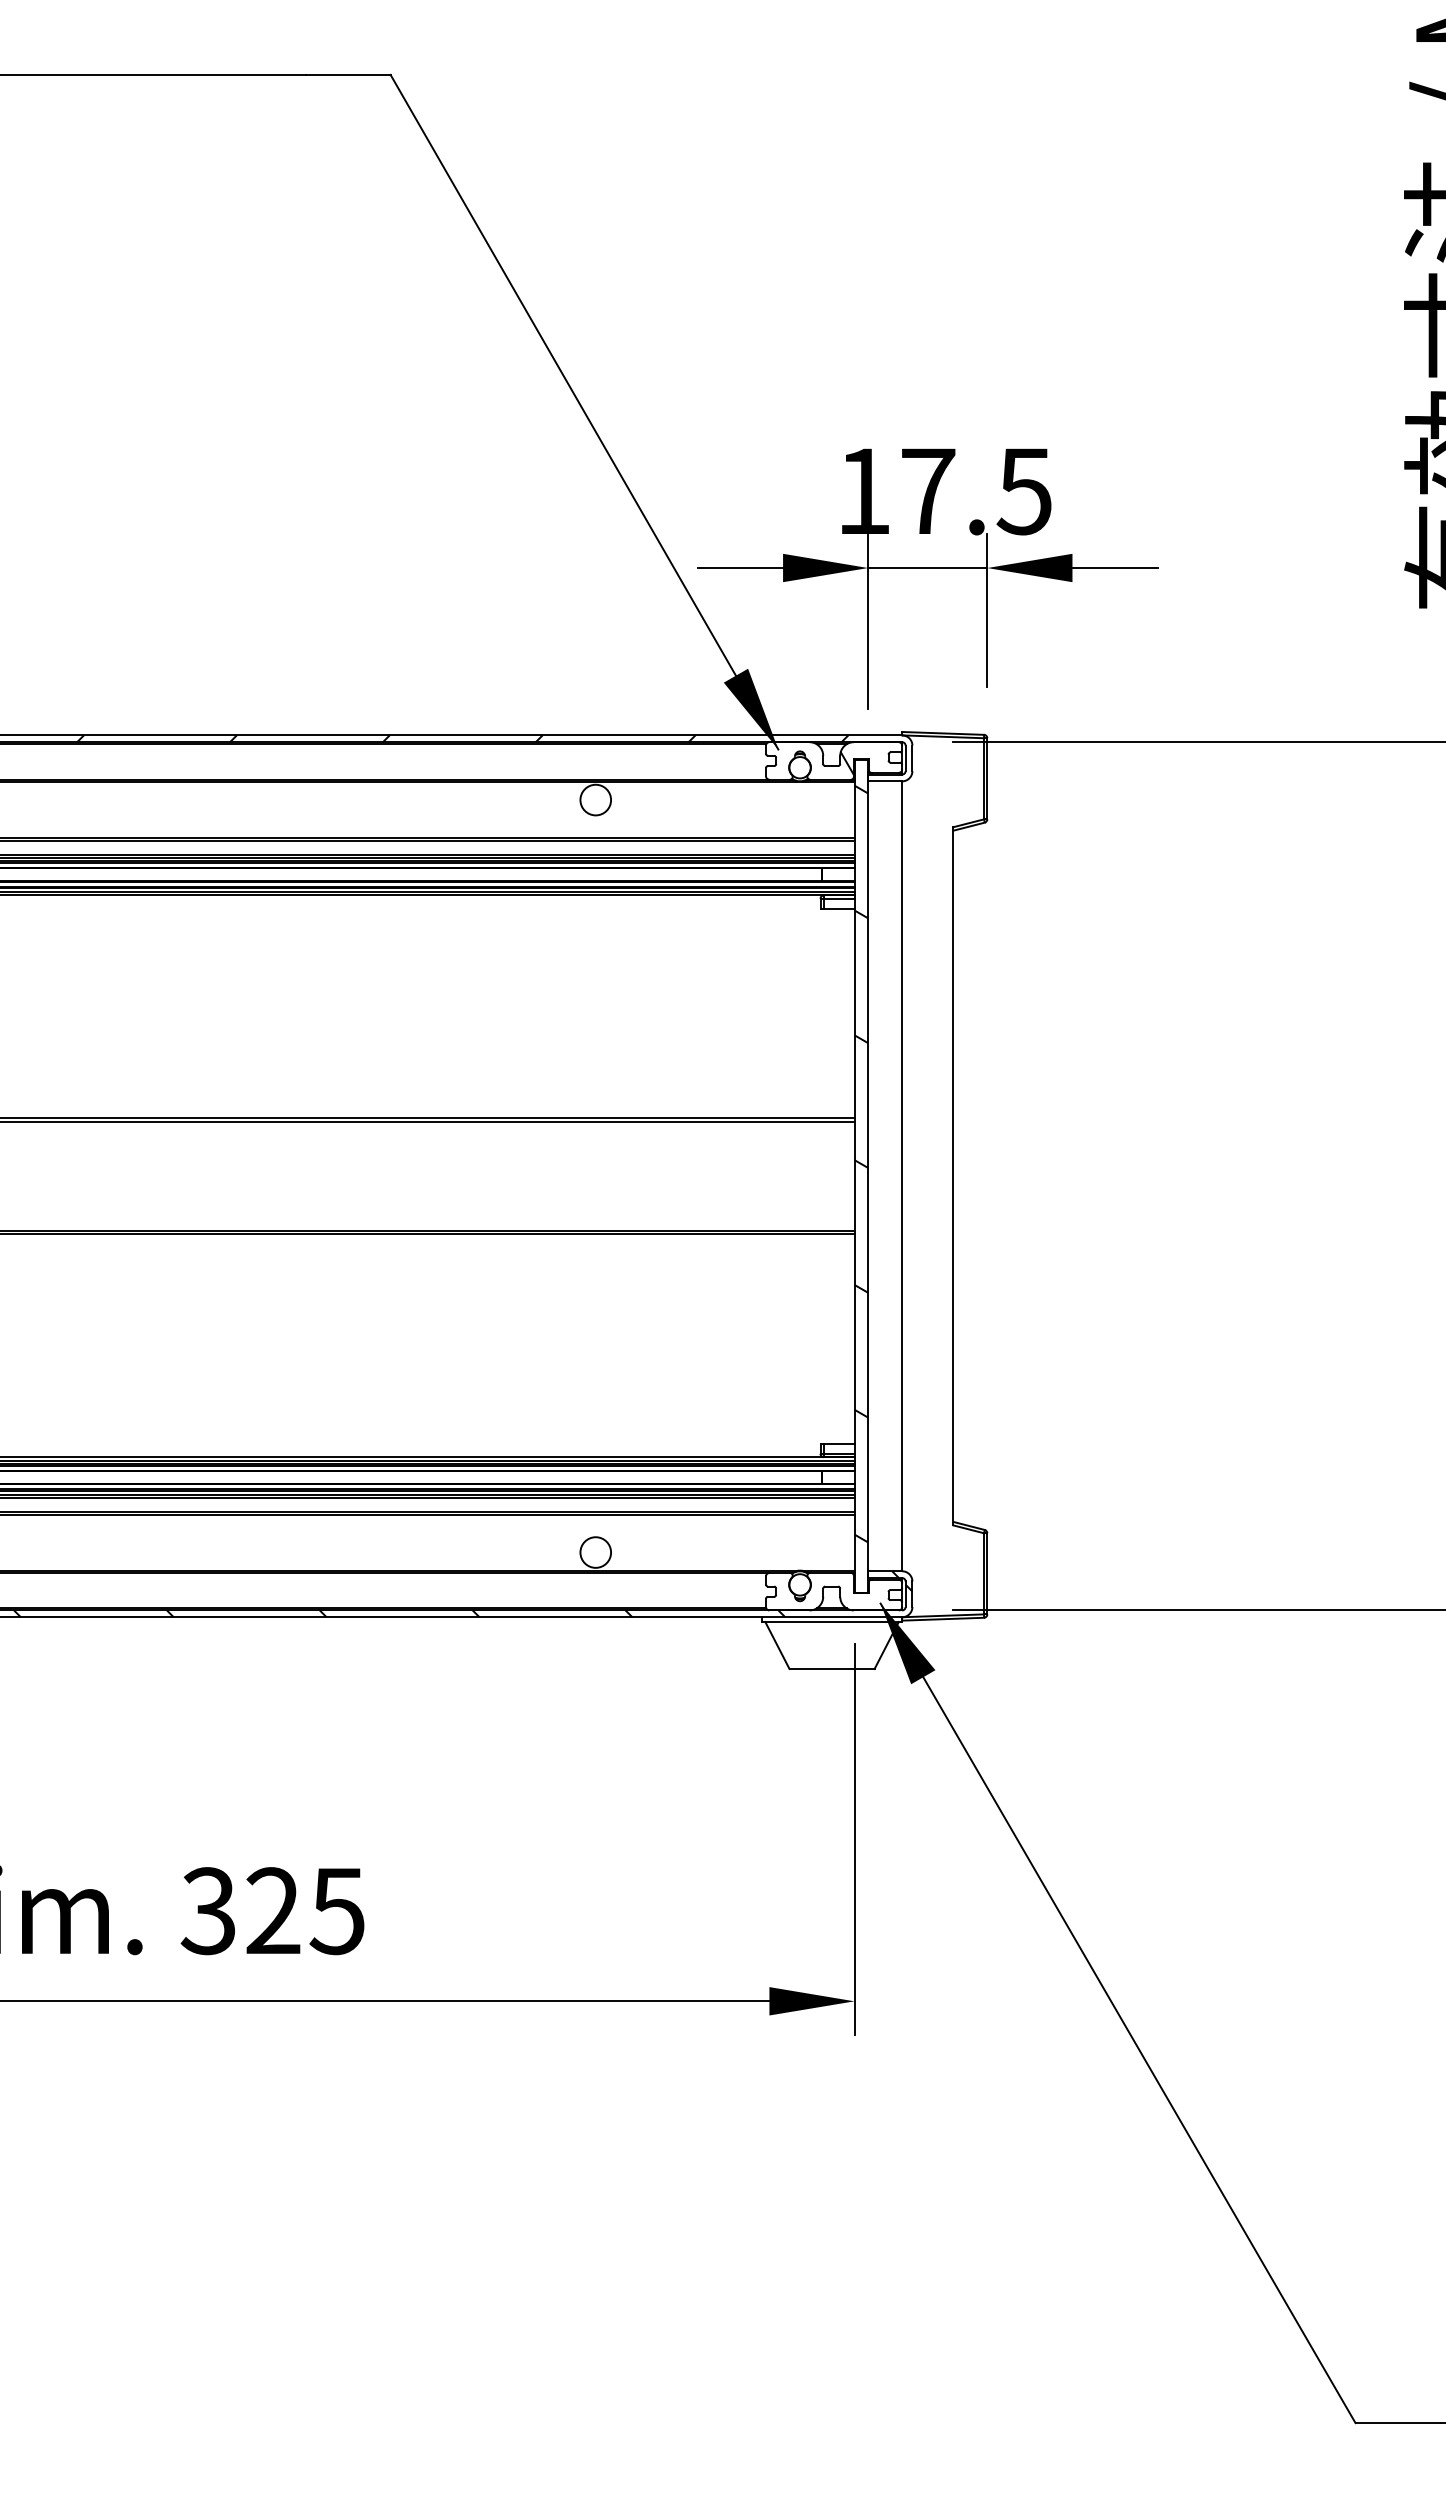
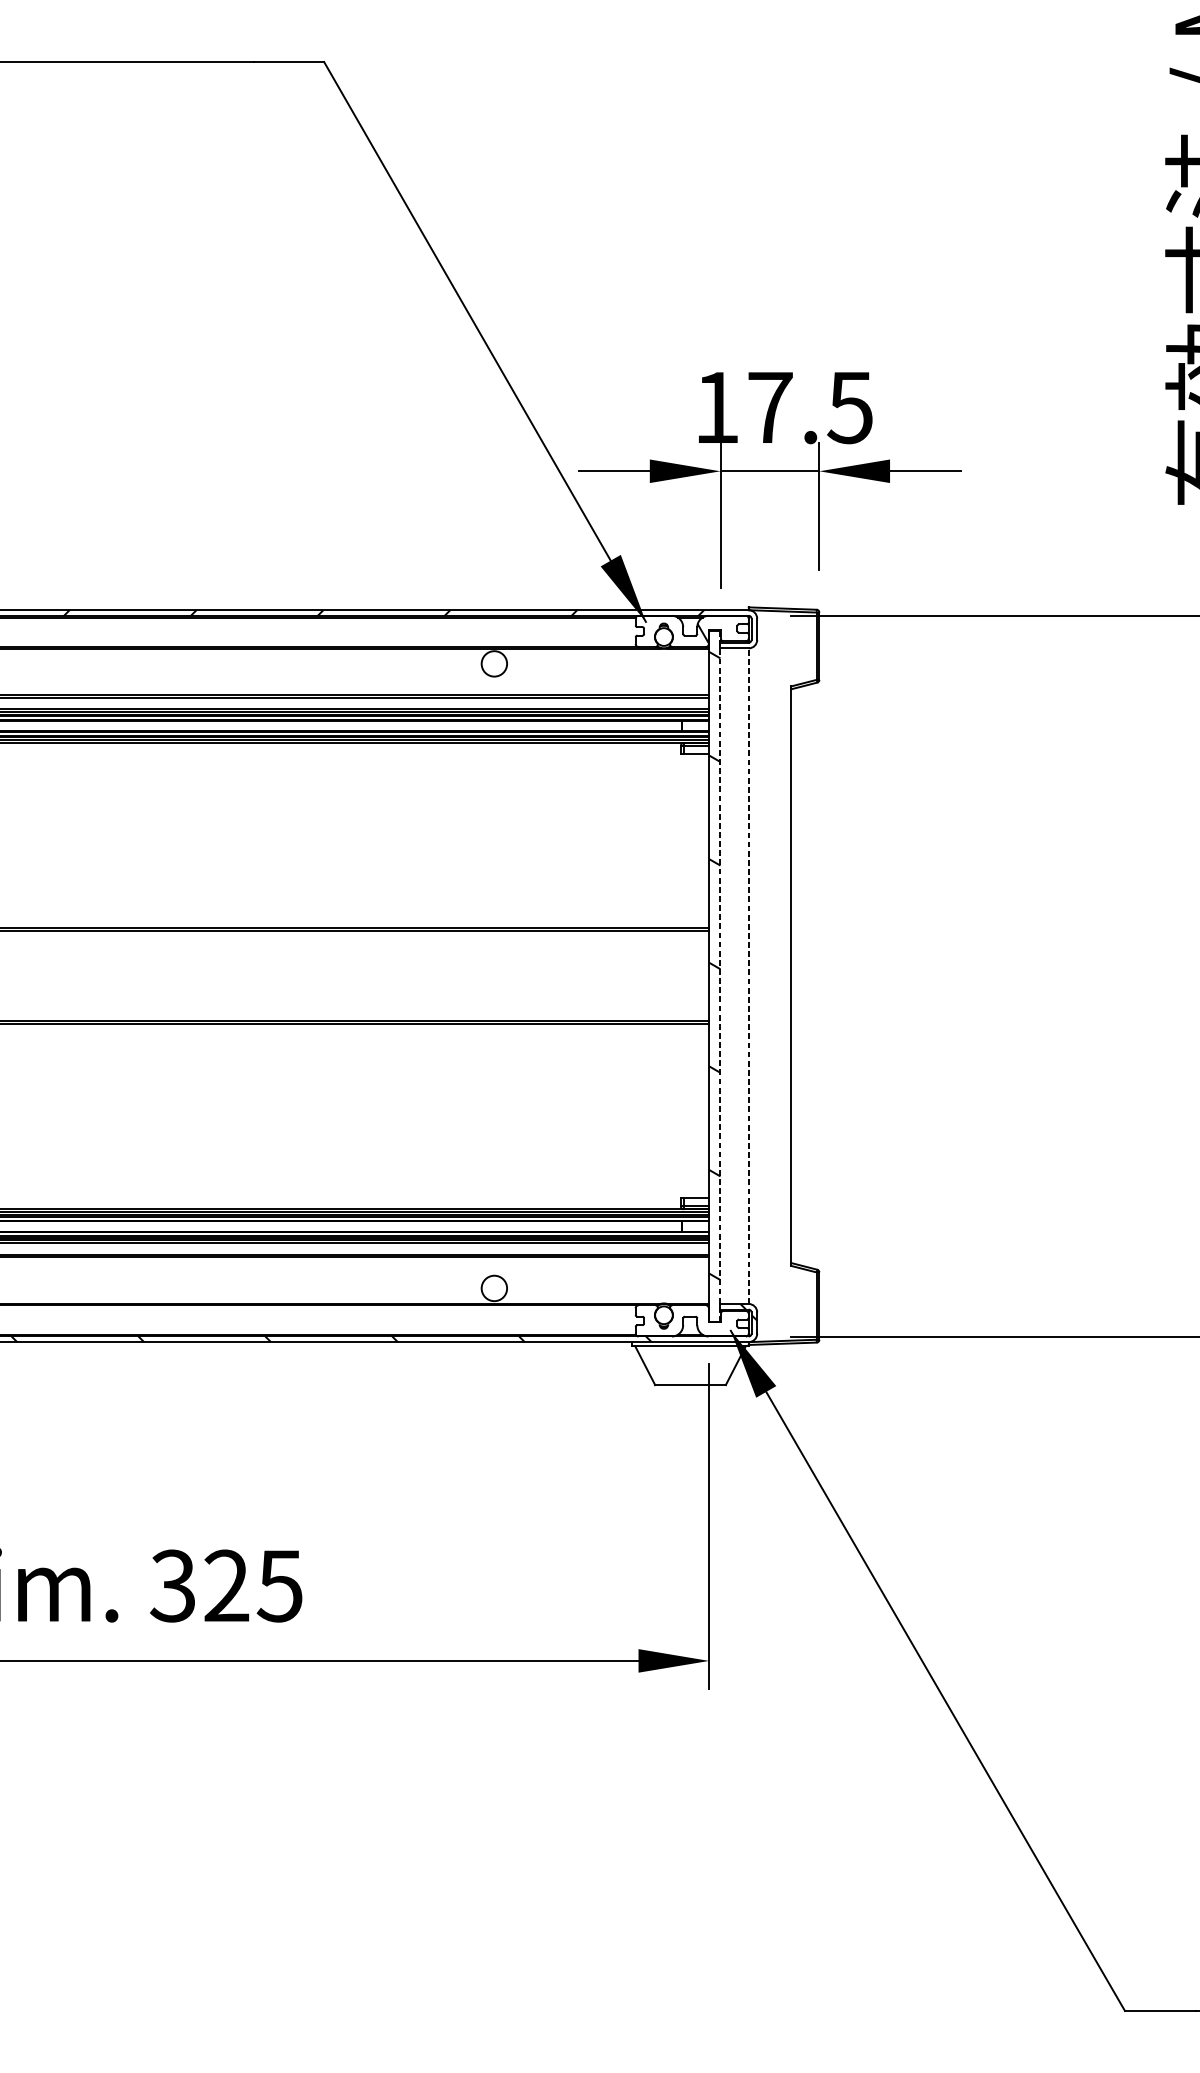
line: (868, 1175) -> (720, 975), solid -> dashed
line: (902, 1176) -> (748, 976), solid -> dashed

